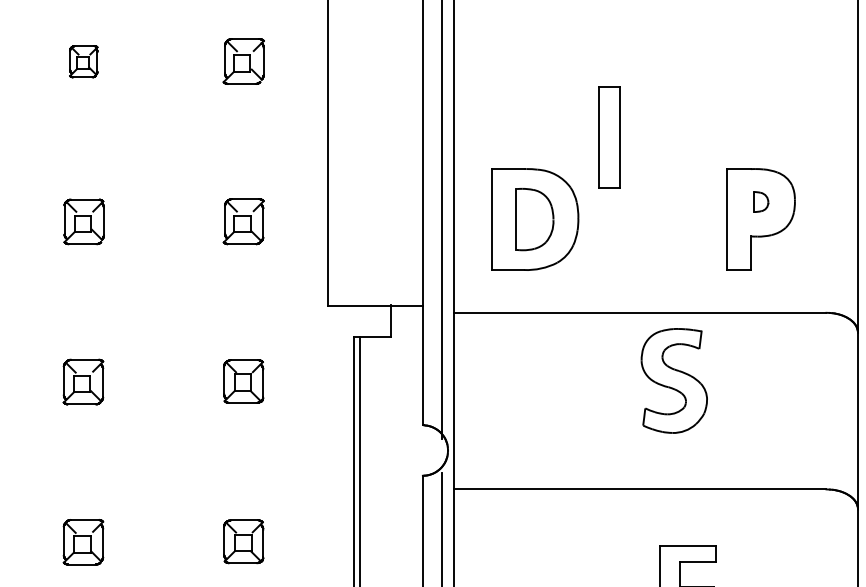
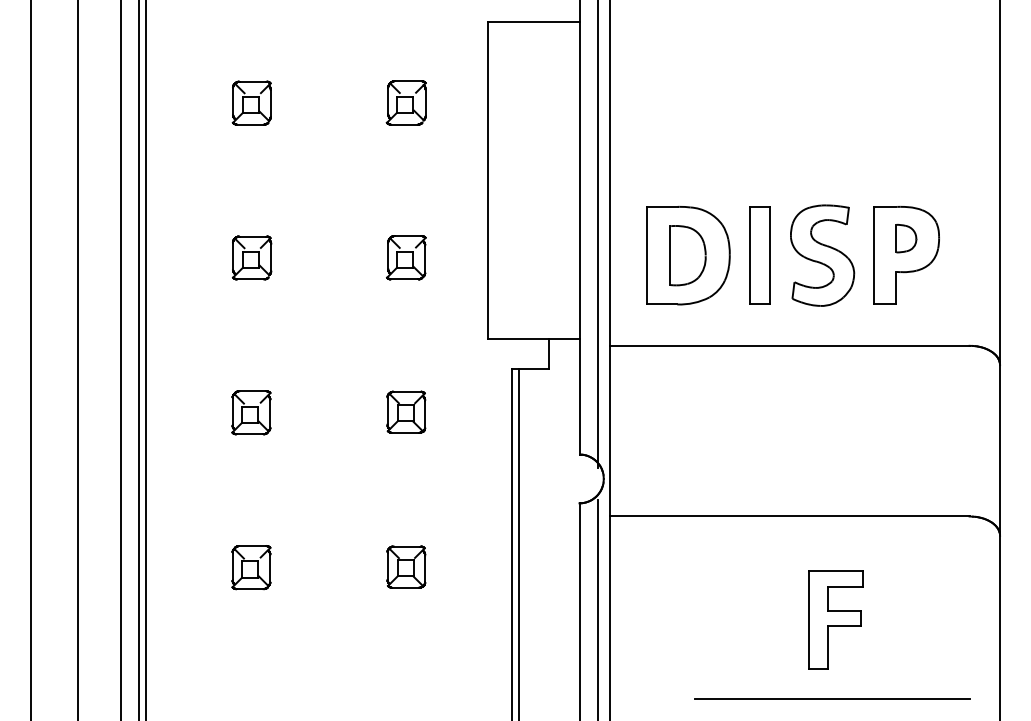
part: (83, 61) -> (251, 102), size x1.43
part: (609, 137) -> (759, 255), moved
part: (761, 201) -> (906, 238), size x1.43
part: (674, 380) -> (822, 255), moved

